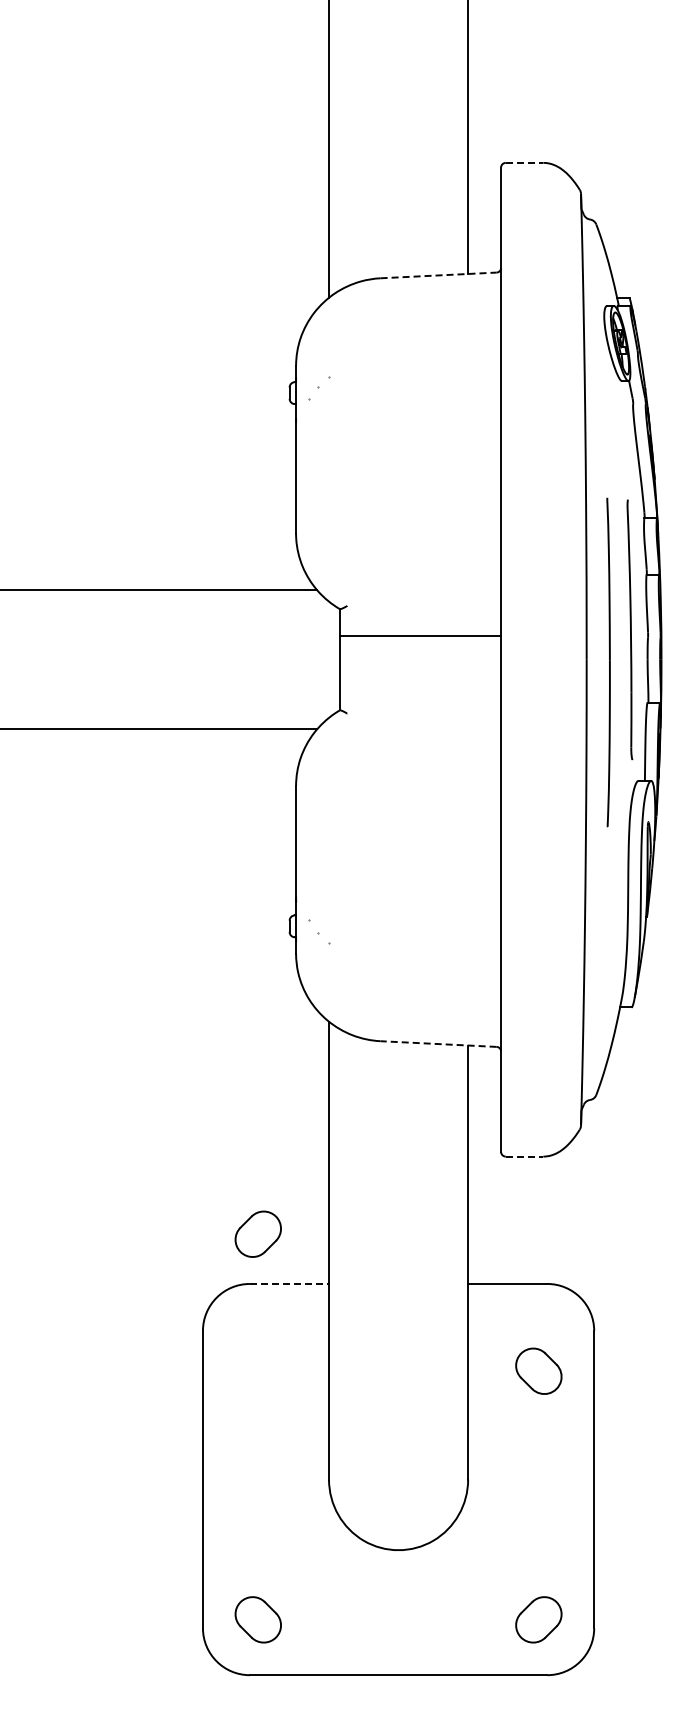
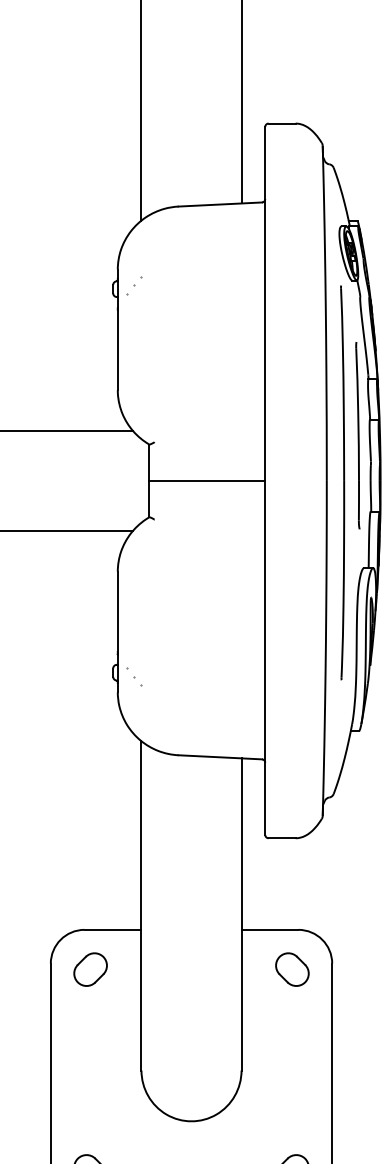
line: (524, 162) -> (282, 123), dashed -> solid
line: (439, 275) -> (220, 204), dashed -> solid
part: (629, 629) -> (357, 435), moved
line: (420, 635) -> (207, 480), moved
part: (608, 662) -> (342, 482), size x1.67
line: (438, 1044) -> (220, 757), dashed -> solid
line: (524, 1156) -> (282, 838), dashed -> solid
part: (257, 1233) -> (90, 969), moved
line: (289, 1283) -> (113, 929), dashed -> solid
part: (538, 1370) -> (292, 969), moved

